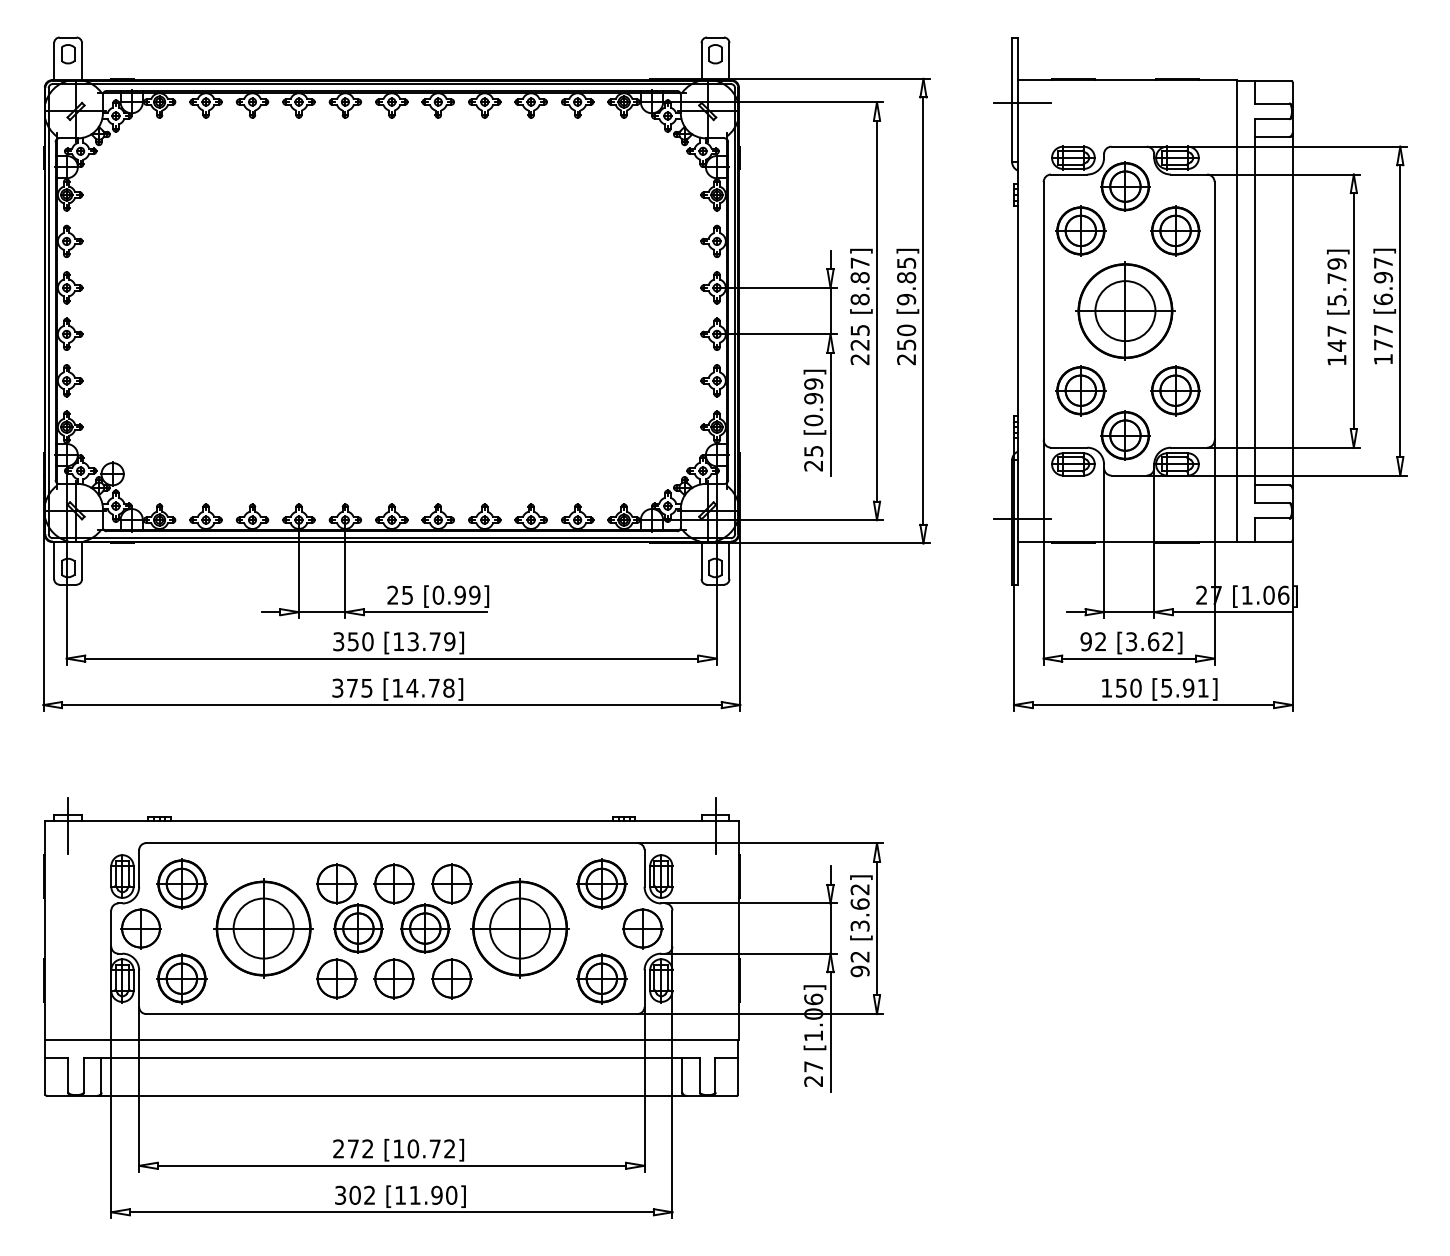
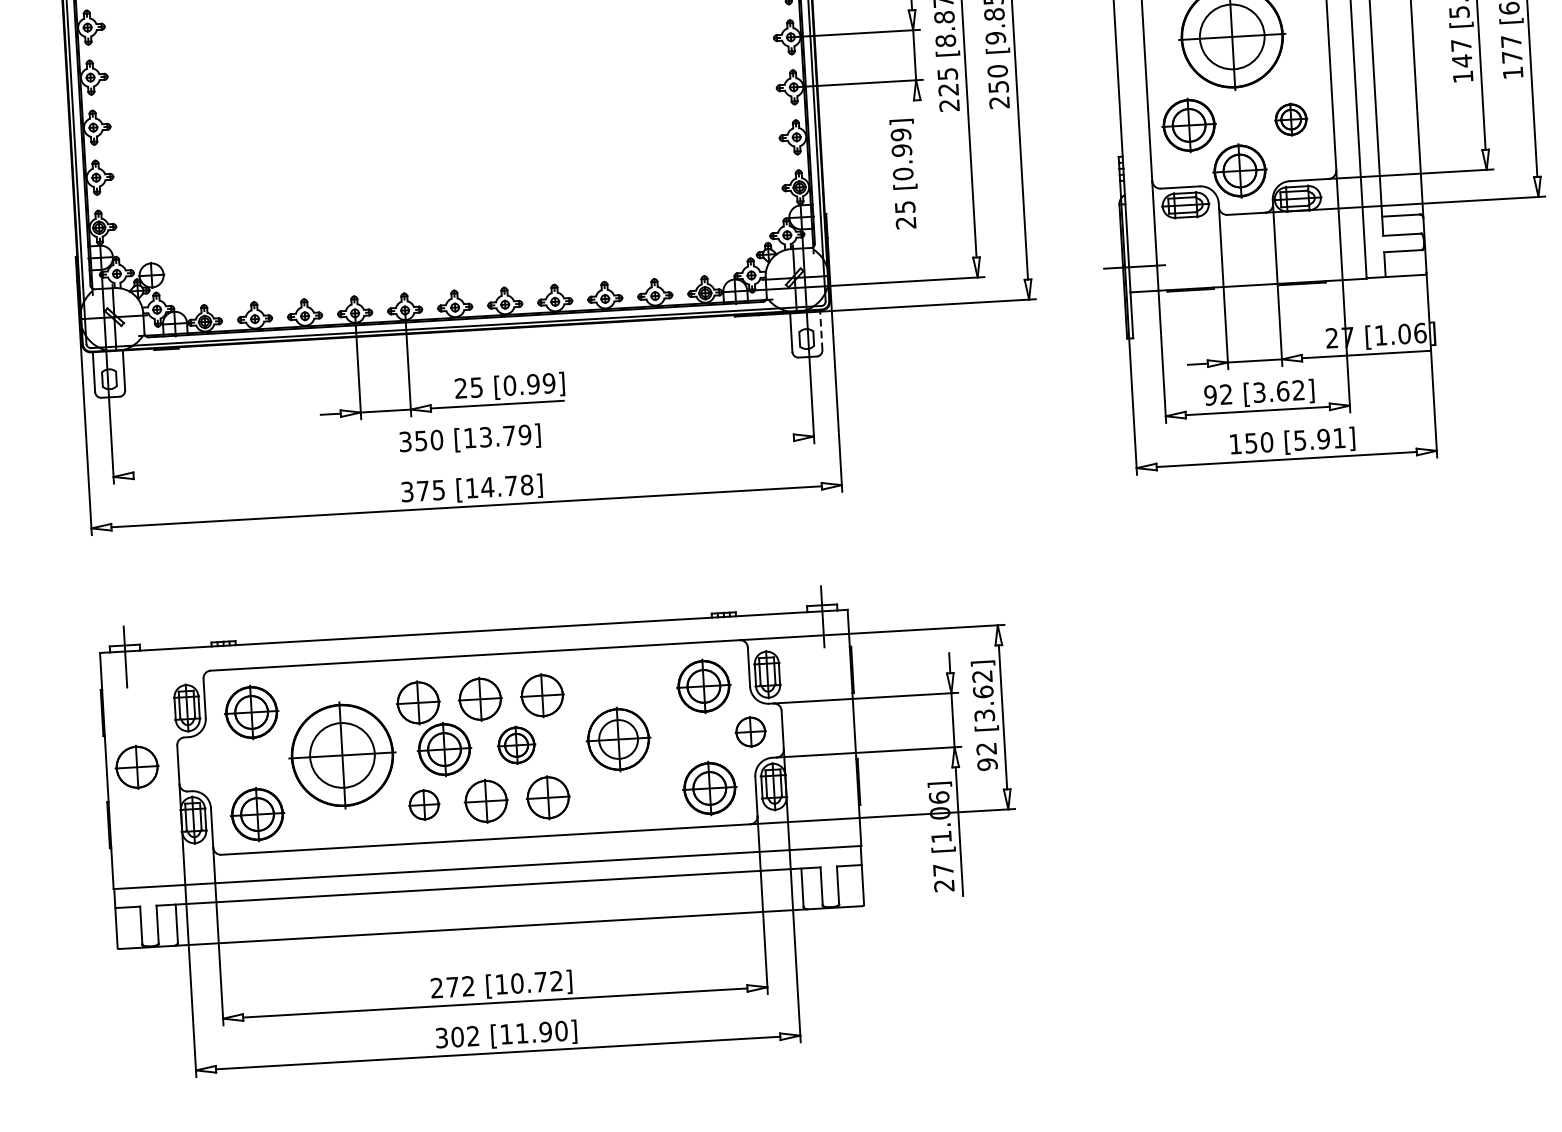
part: (1175, 390) -> (1291, 119), size x0.6
line: (830, 414) -> (921, 166), removed
line: (729, 560) -> (821, 330), solid -> dashed
line: (391, 658) -> (463, 456), removed
part: (140, 928) -> (136, 767), moved
part: (425, 928) -> (516, 745), size x0.7
part: (519, 928) -> (617, 739), size x0.6
part: (642, 928) -> (750, 731), size x0.7
part: (336, 978) -> (424, 804), size x0.7

